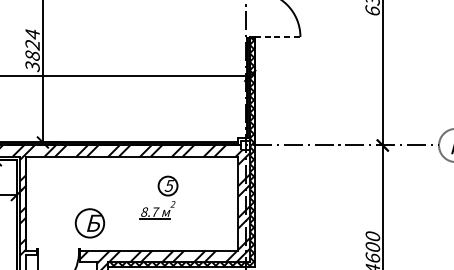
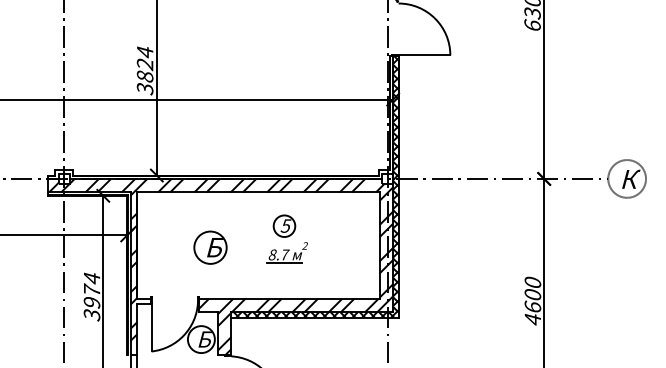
line: (277, 37) -> (424, 55), dashed -> solid
part: (168, 185) -> (284, 225), moved
part: (89, 223) -> (210, 247), moved

